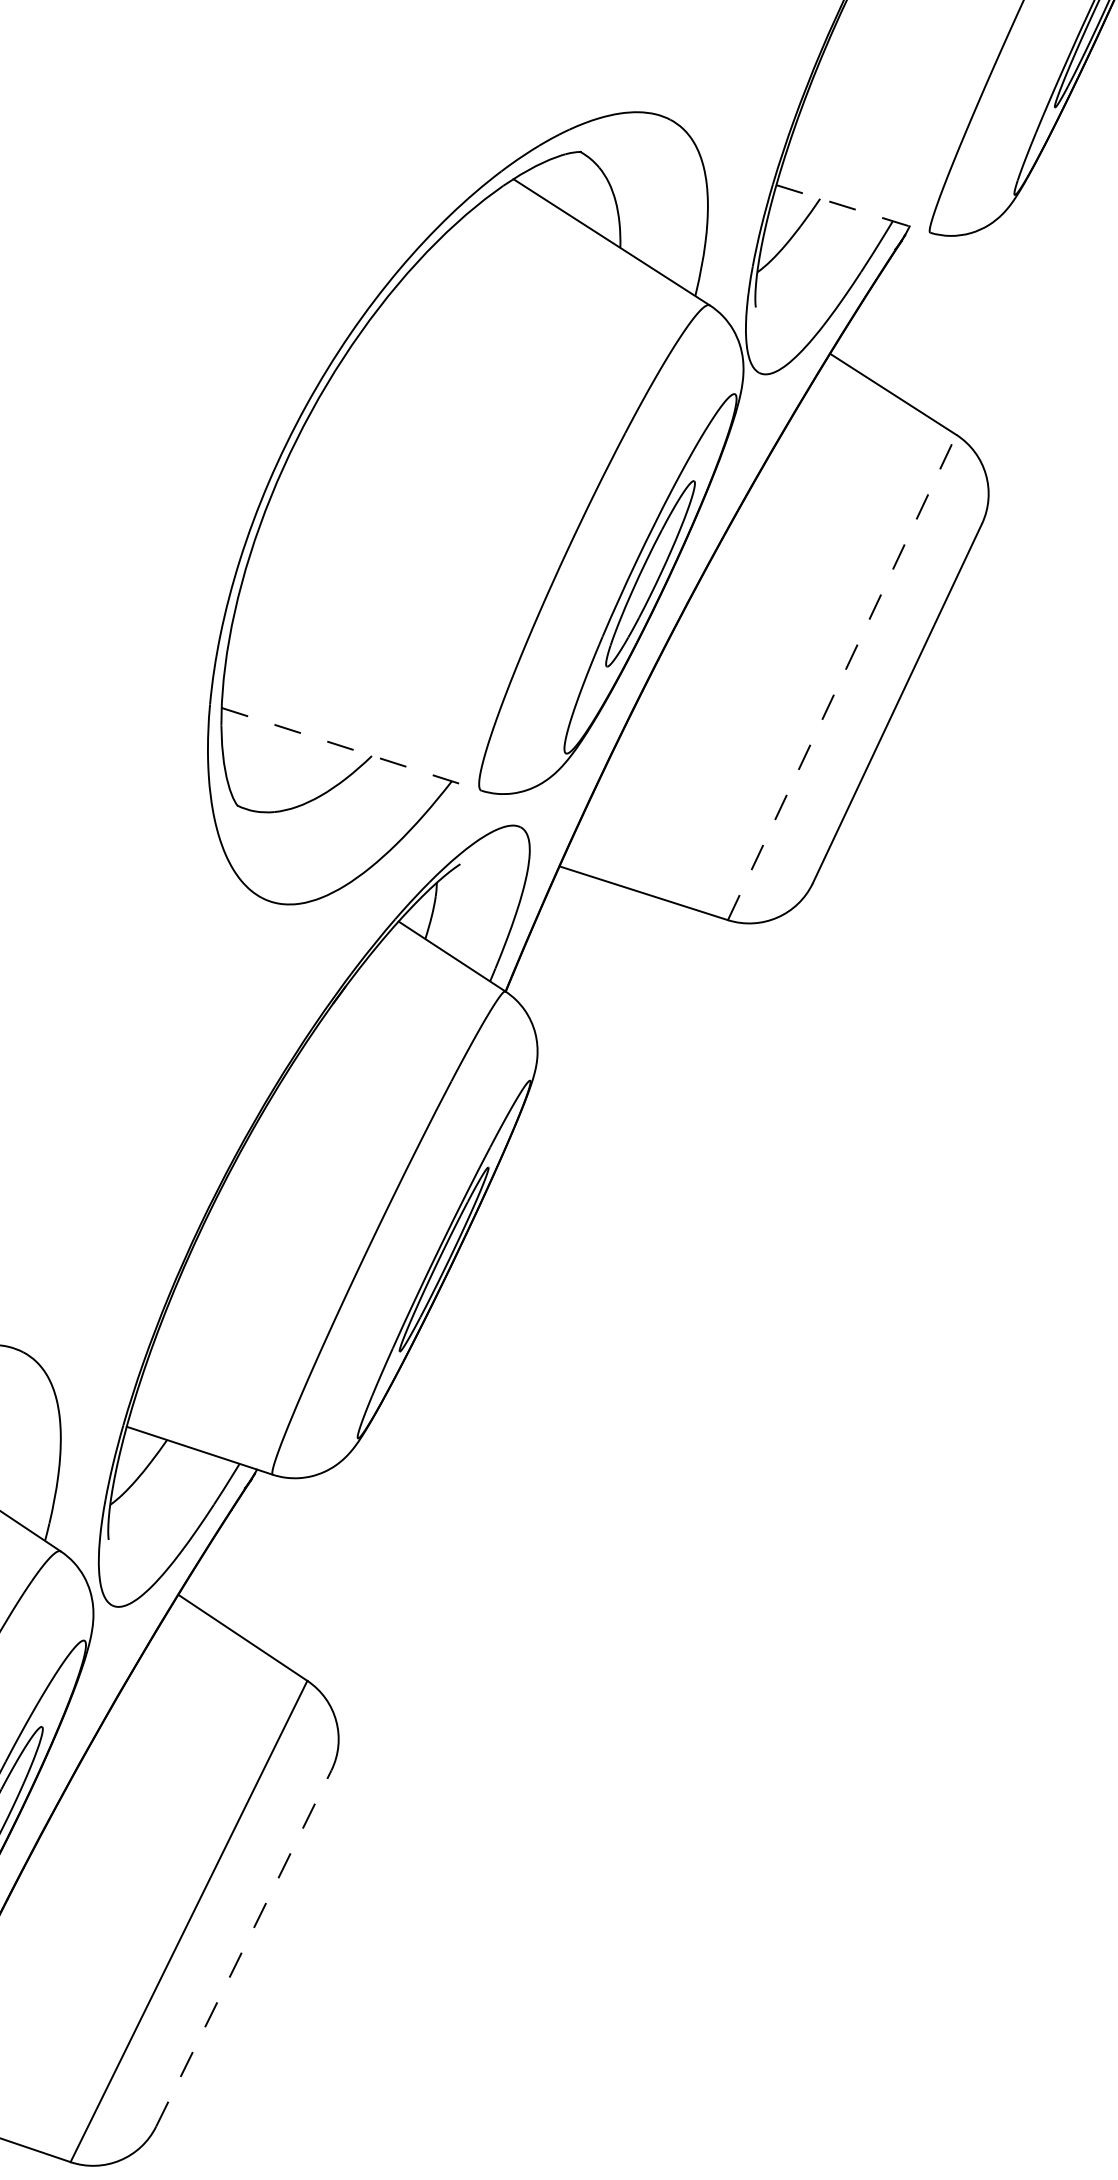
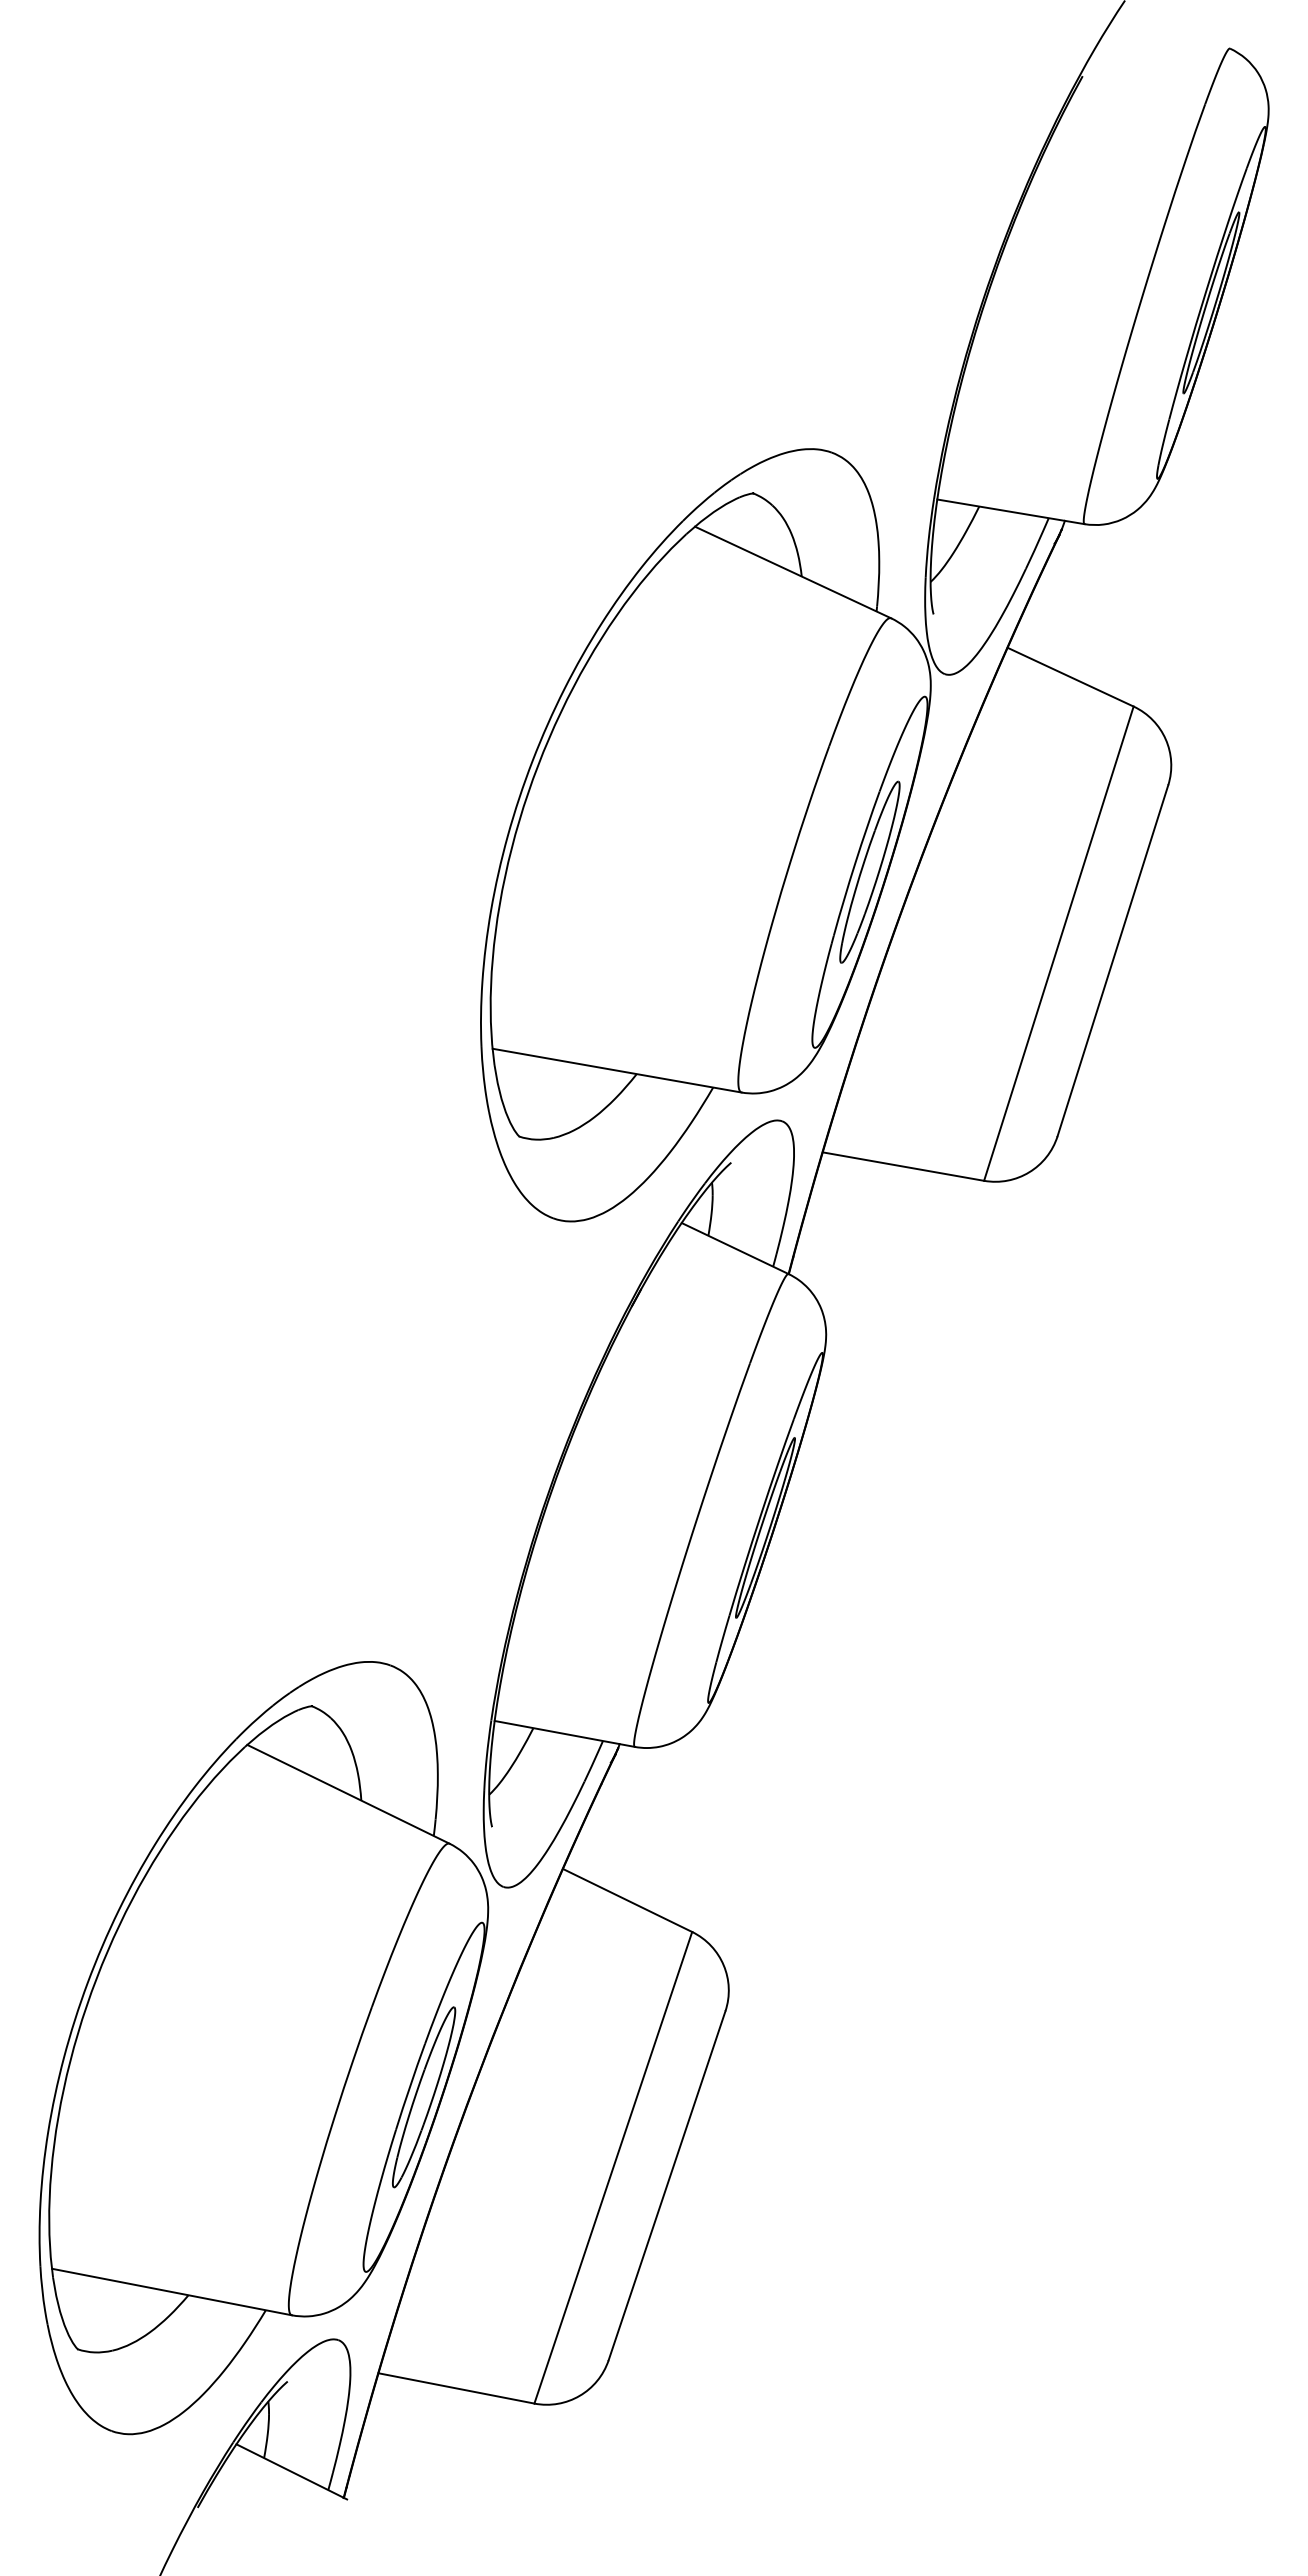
line: (852, 208) -> (1010, 511), dashed -> solid
line: (841, 677) -> (1058, 943), dashed -> solid
line: (352, 749) -> (617, 1070), dashed -> solid
line: (244, 1948) -> (667, 2185), dashed -> solid

